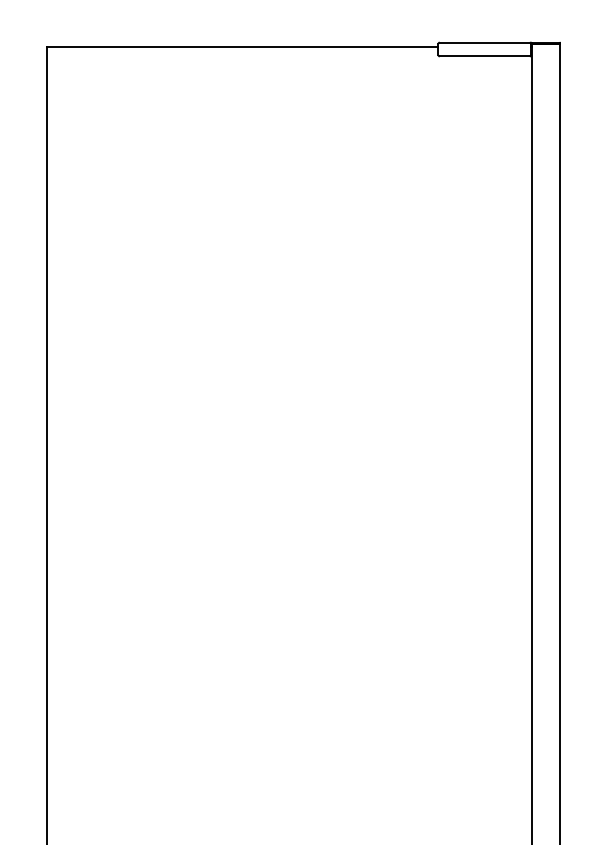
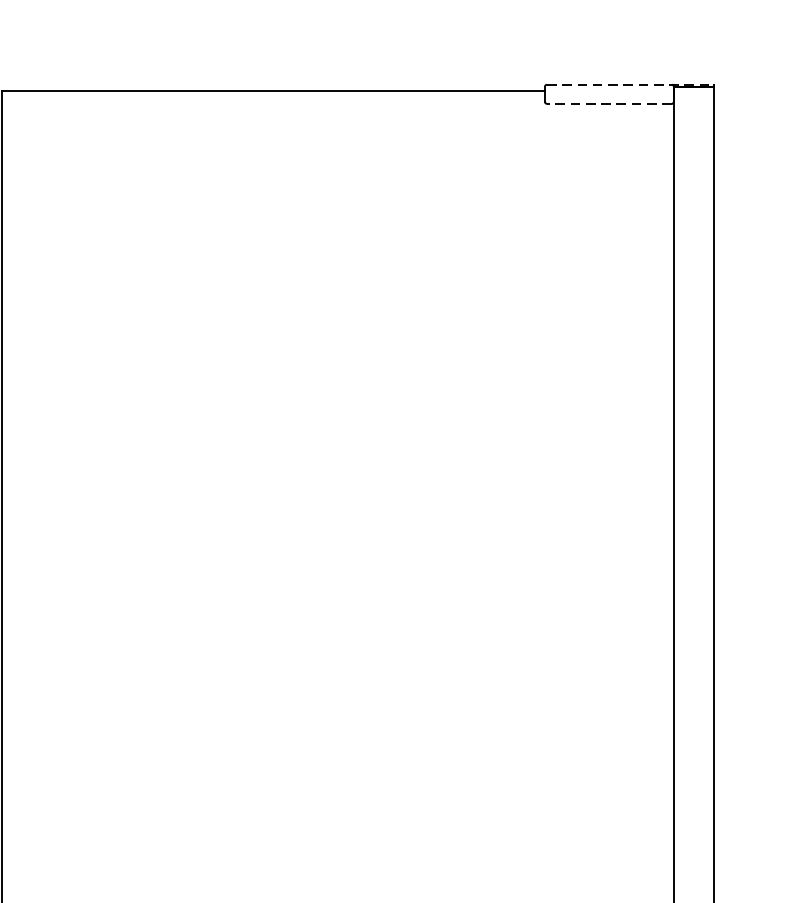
line: (500, 42) -> (631, 84), solid -> dashed
line: (484, 56) -> (609, 103), solid -> dashed

